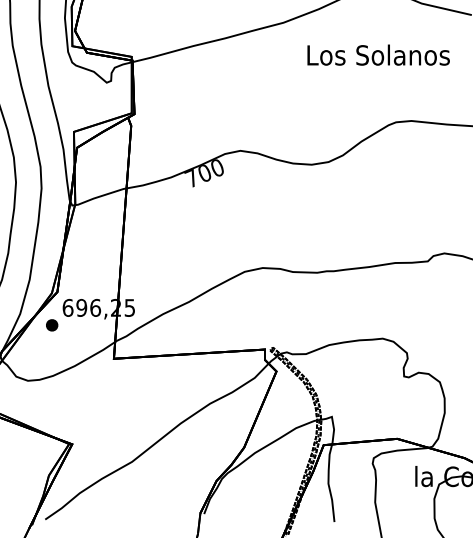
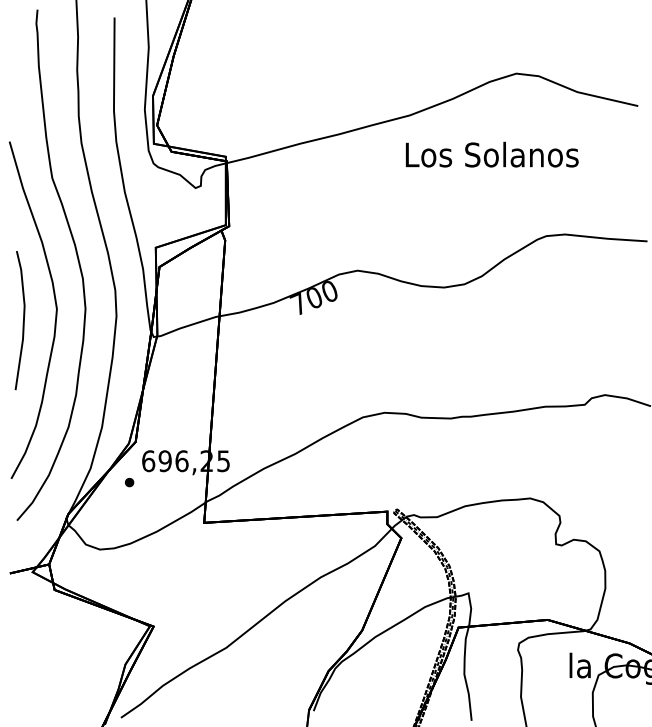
text: (378, 55) -> (492, 154), moved
part: (52, 325) -> (129, 482), size x0.62

